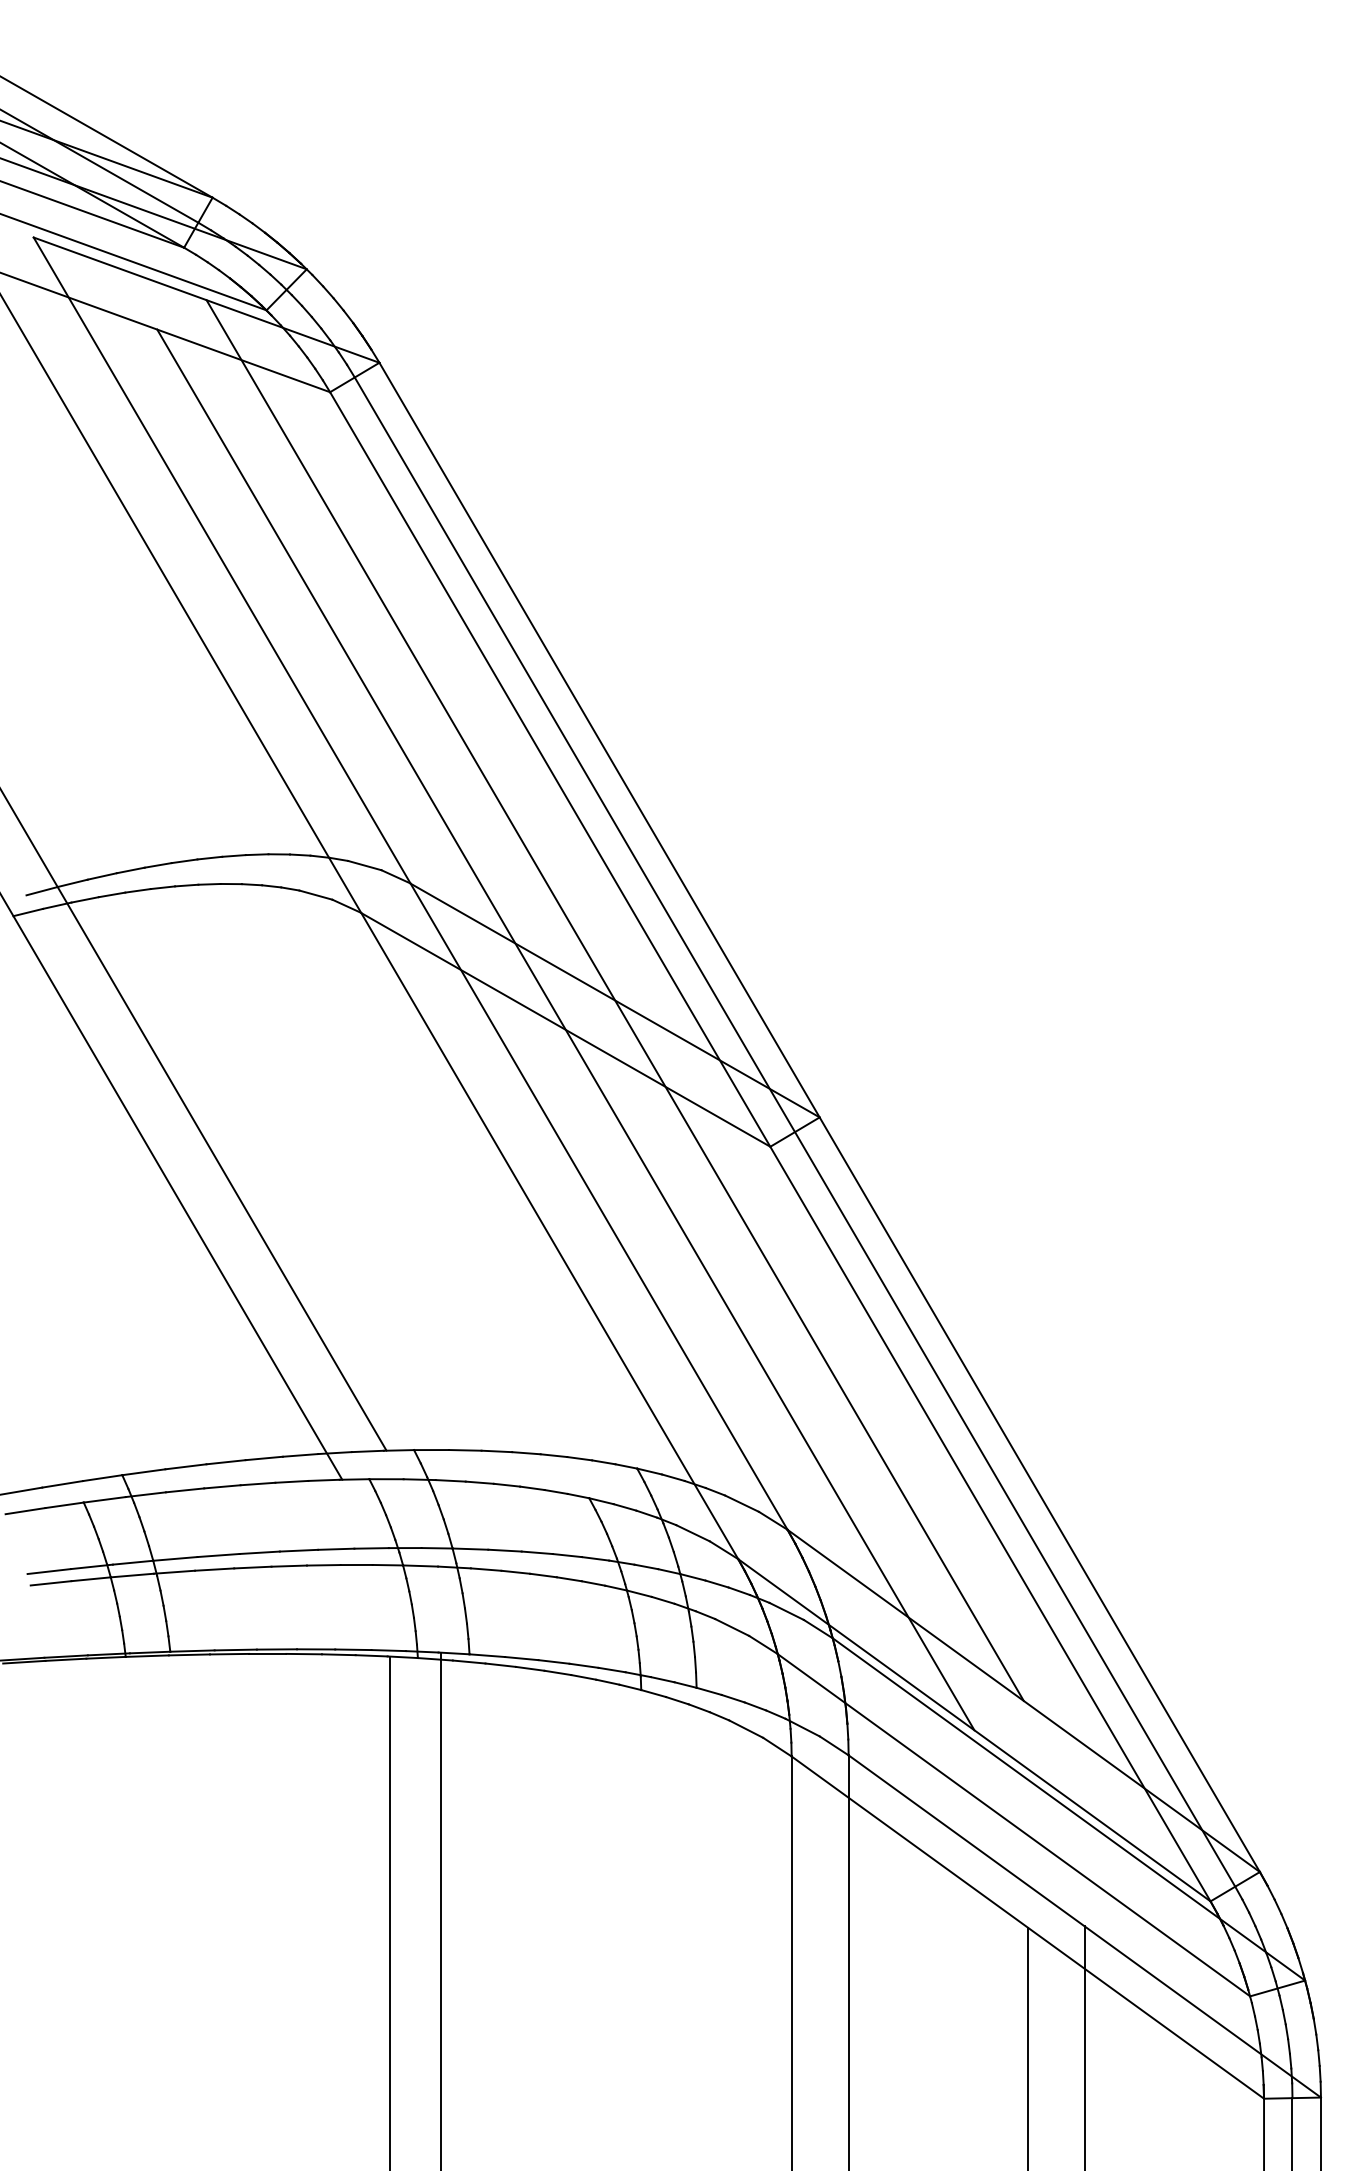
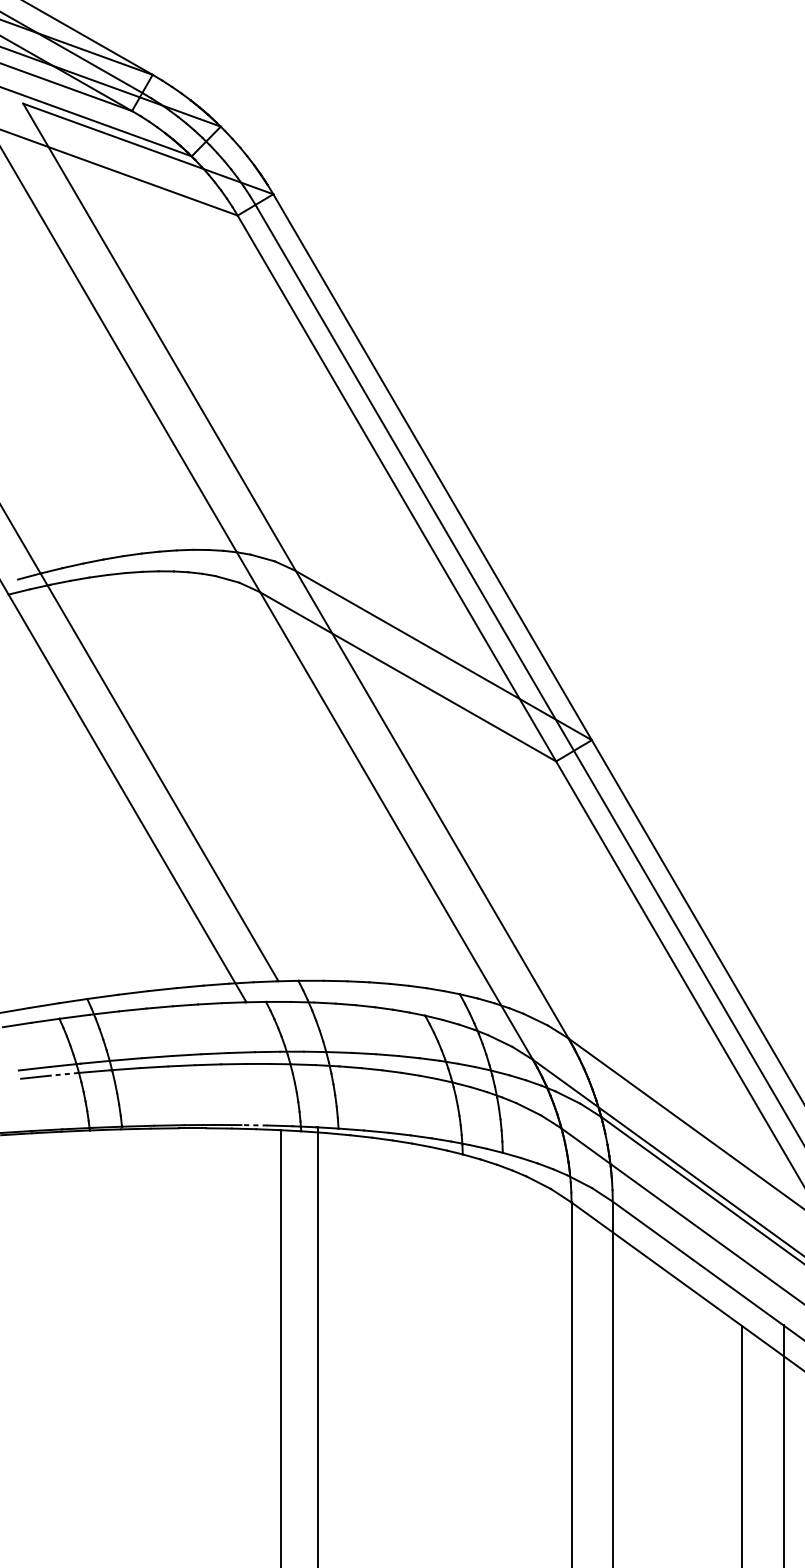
line: (614, 1000) -> (443, 655), removed
line: (565, 1029) -> (407, 676), removed
line: (91, 1579) -> (65, 1074), solid -> dashed
line: (352, 1649) -> (253, 1125), solid -> dashed

